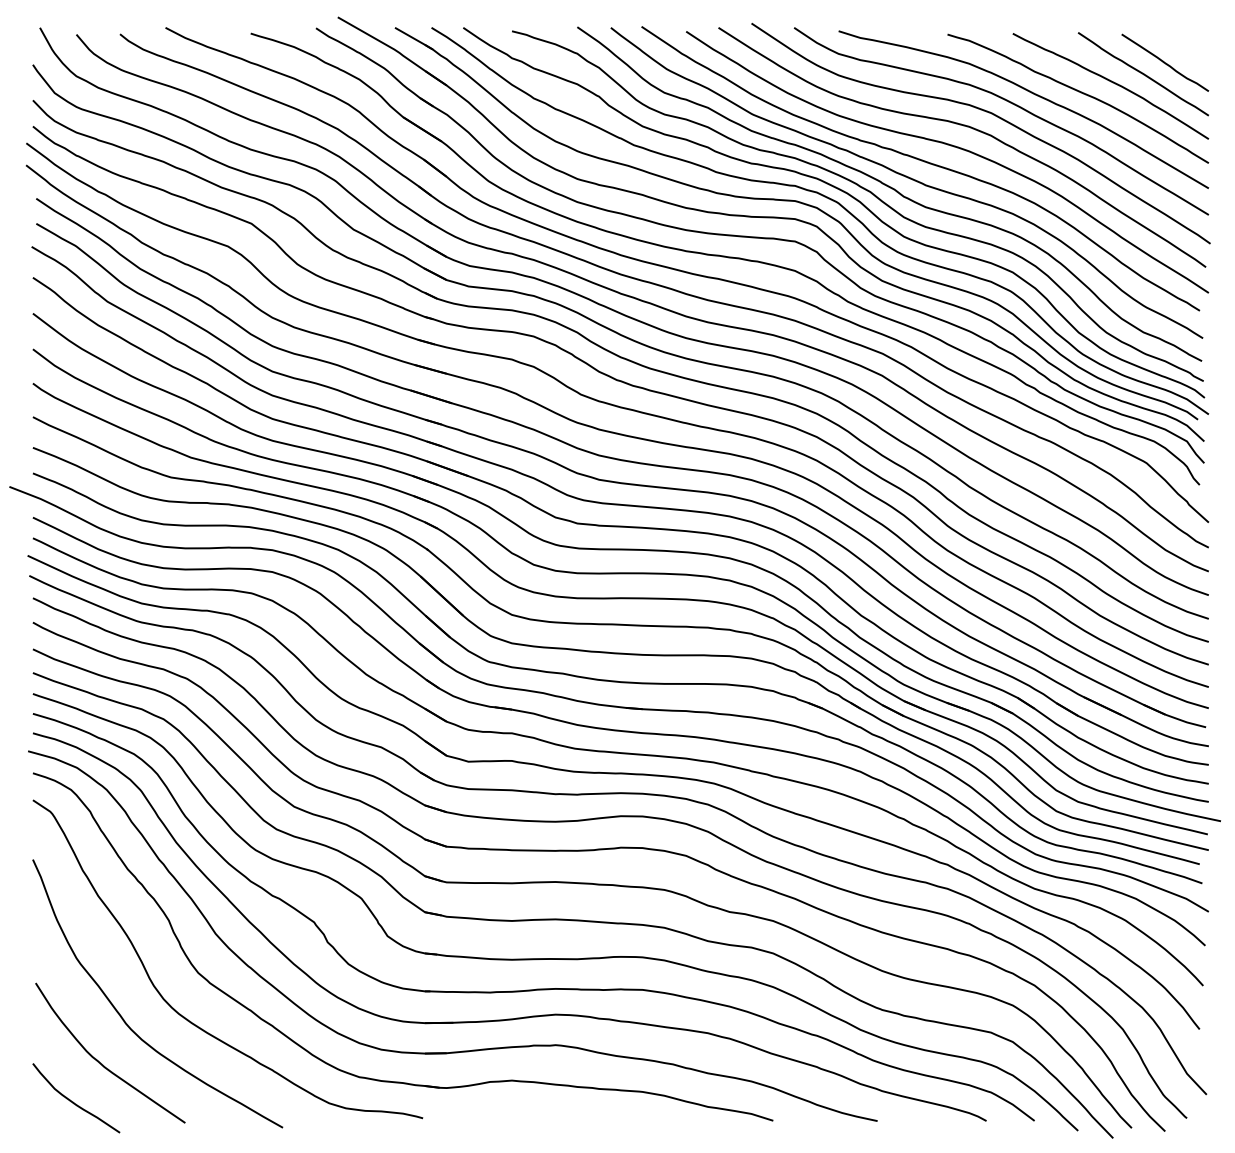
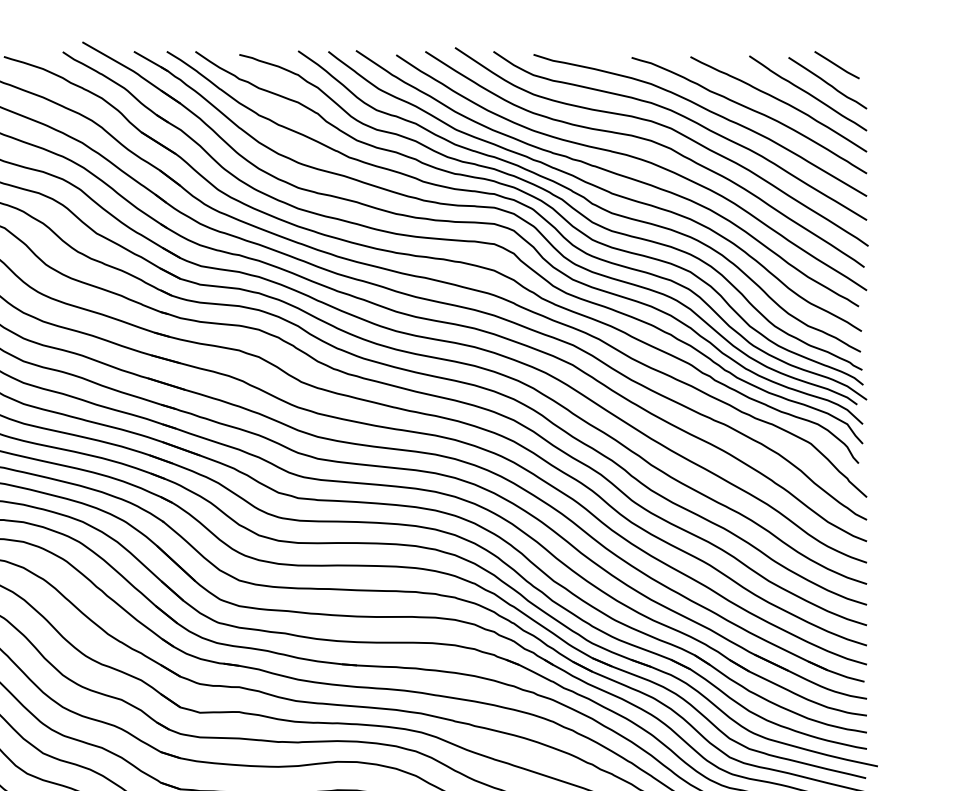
line: (1175, 42) -> (836, 64), added

